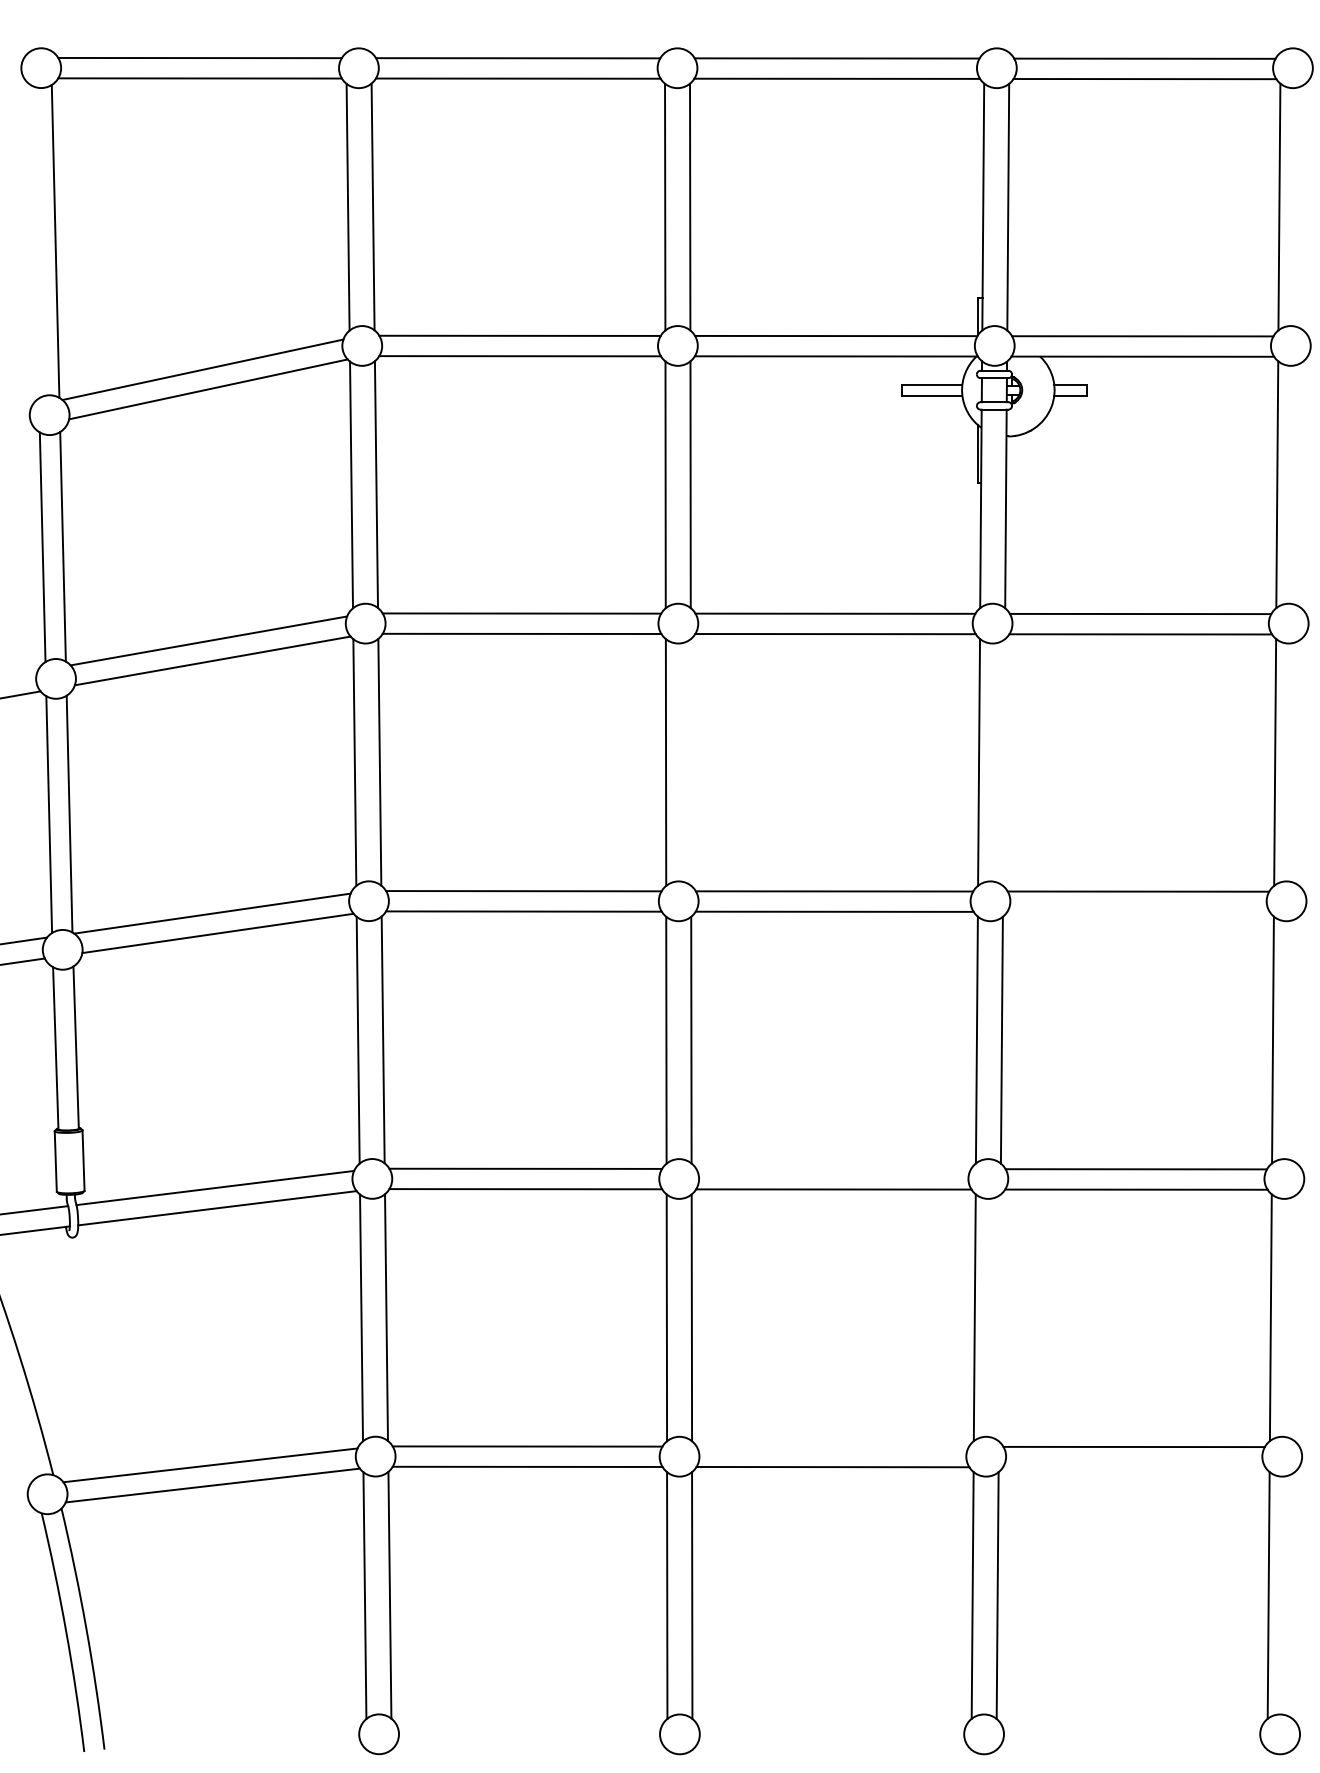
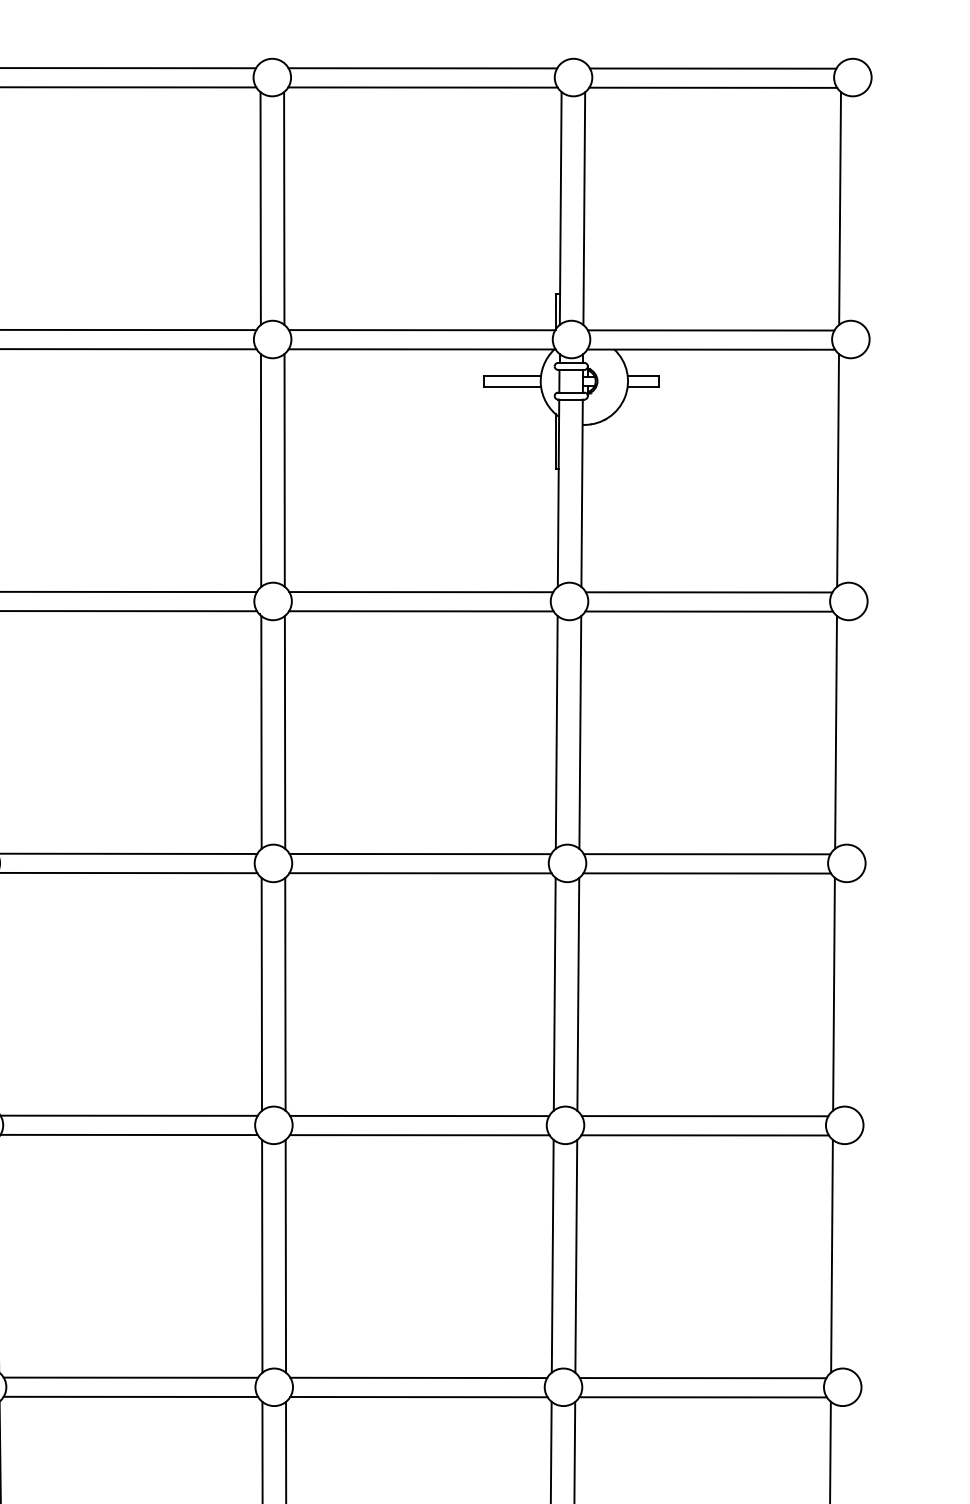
line: (690, 762) -> (284, 732), added
line: (1004, 762) -> (580, 732), added
line: (1138, 911) -> (707, 873), added
line: (833, 1169) -> (419, 1116), added
line: (999, 1317) -> (576, 1255), added
line: (832, 1446) -> (418, 1377), added
line: (1134, 1467) -> (703, 1397), added

